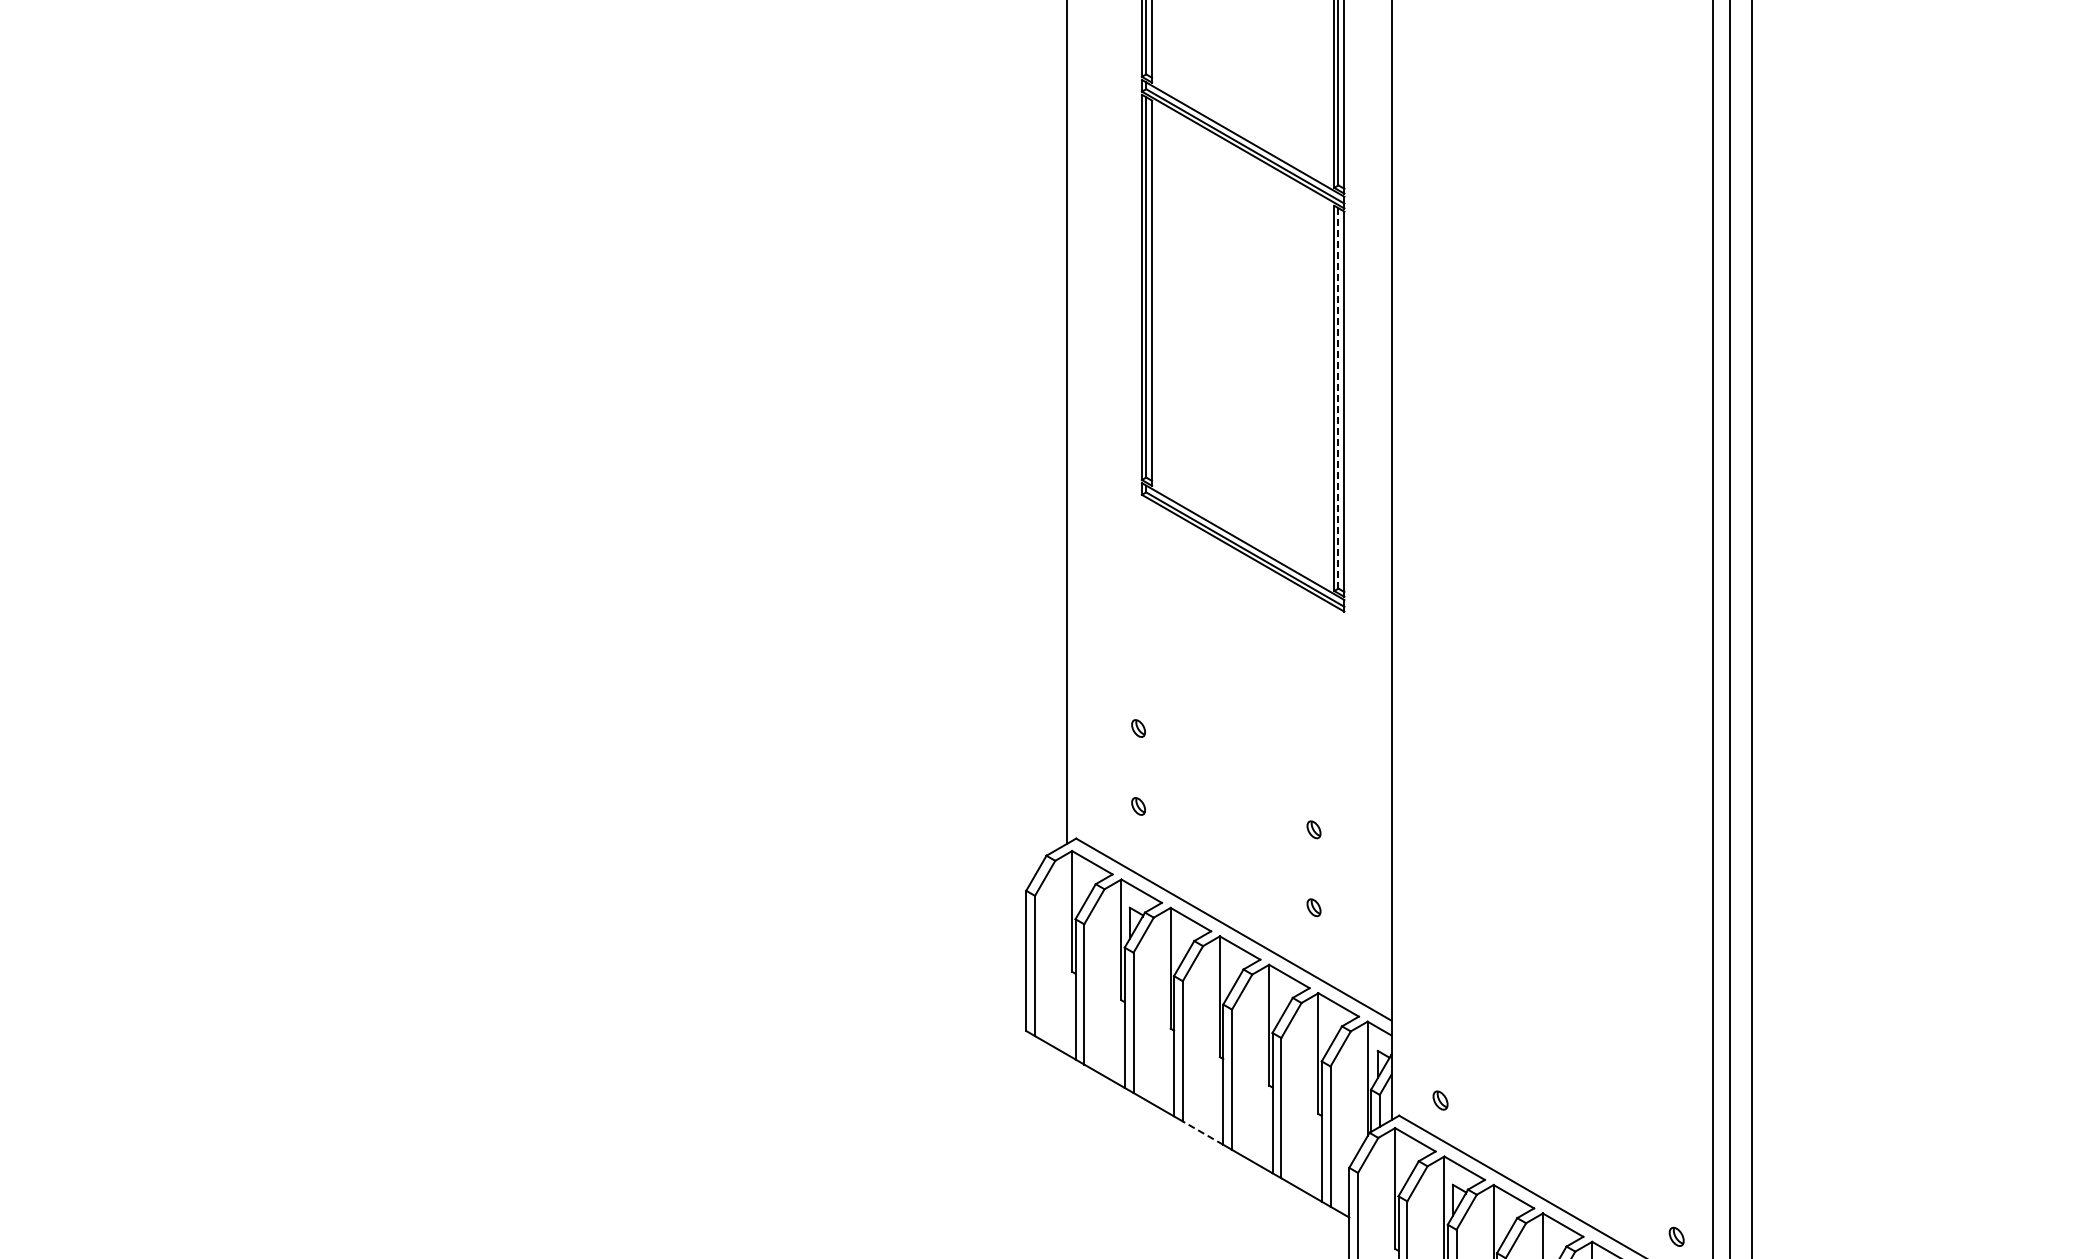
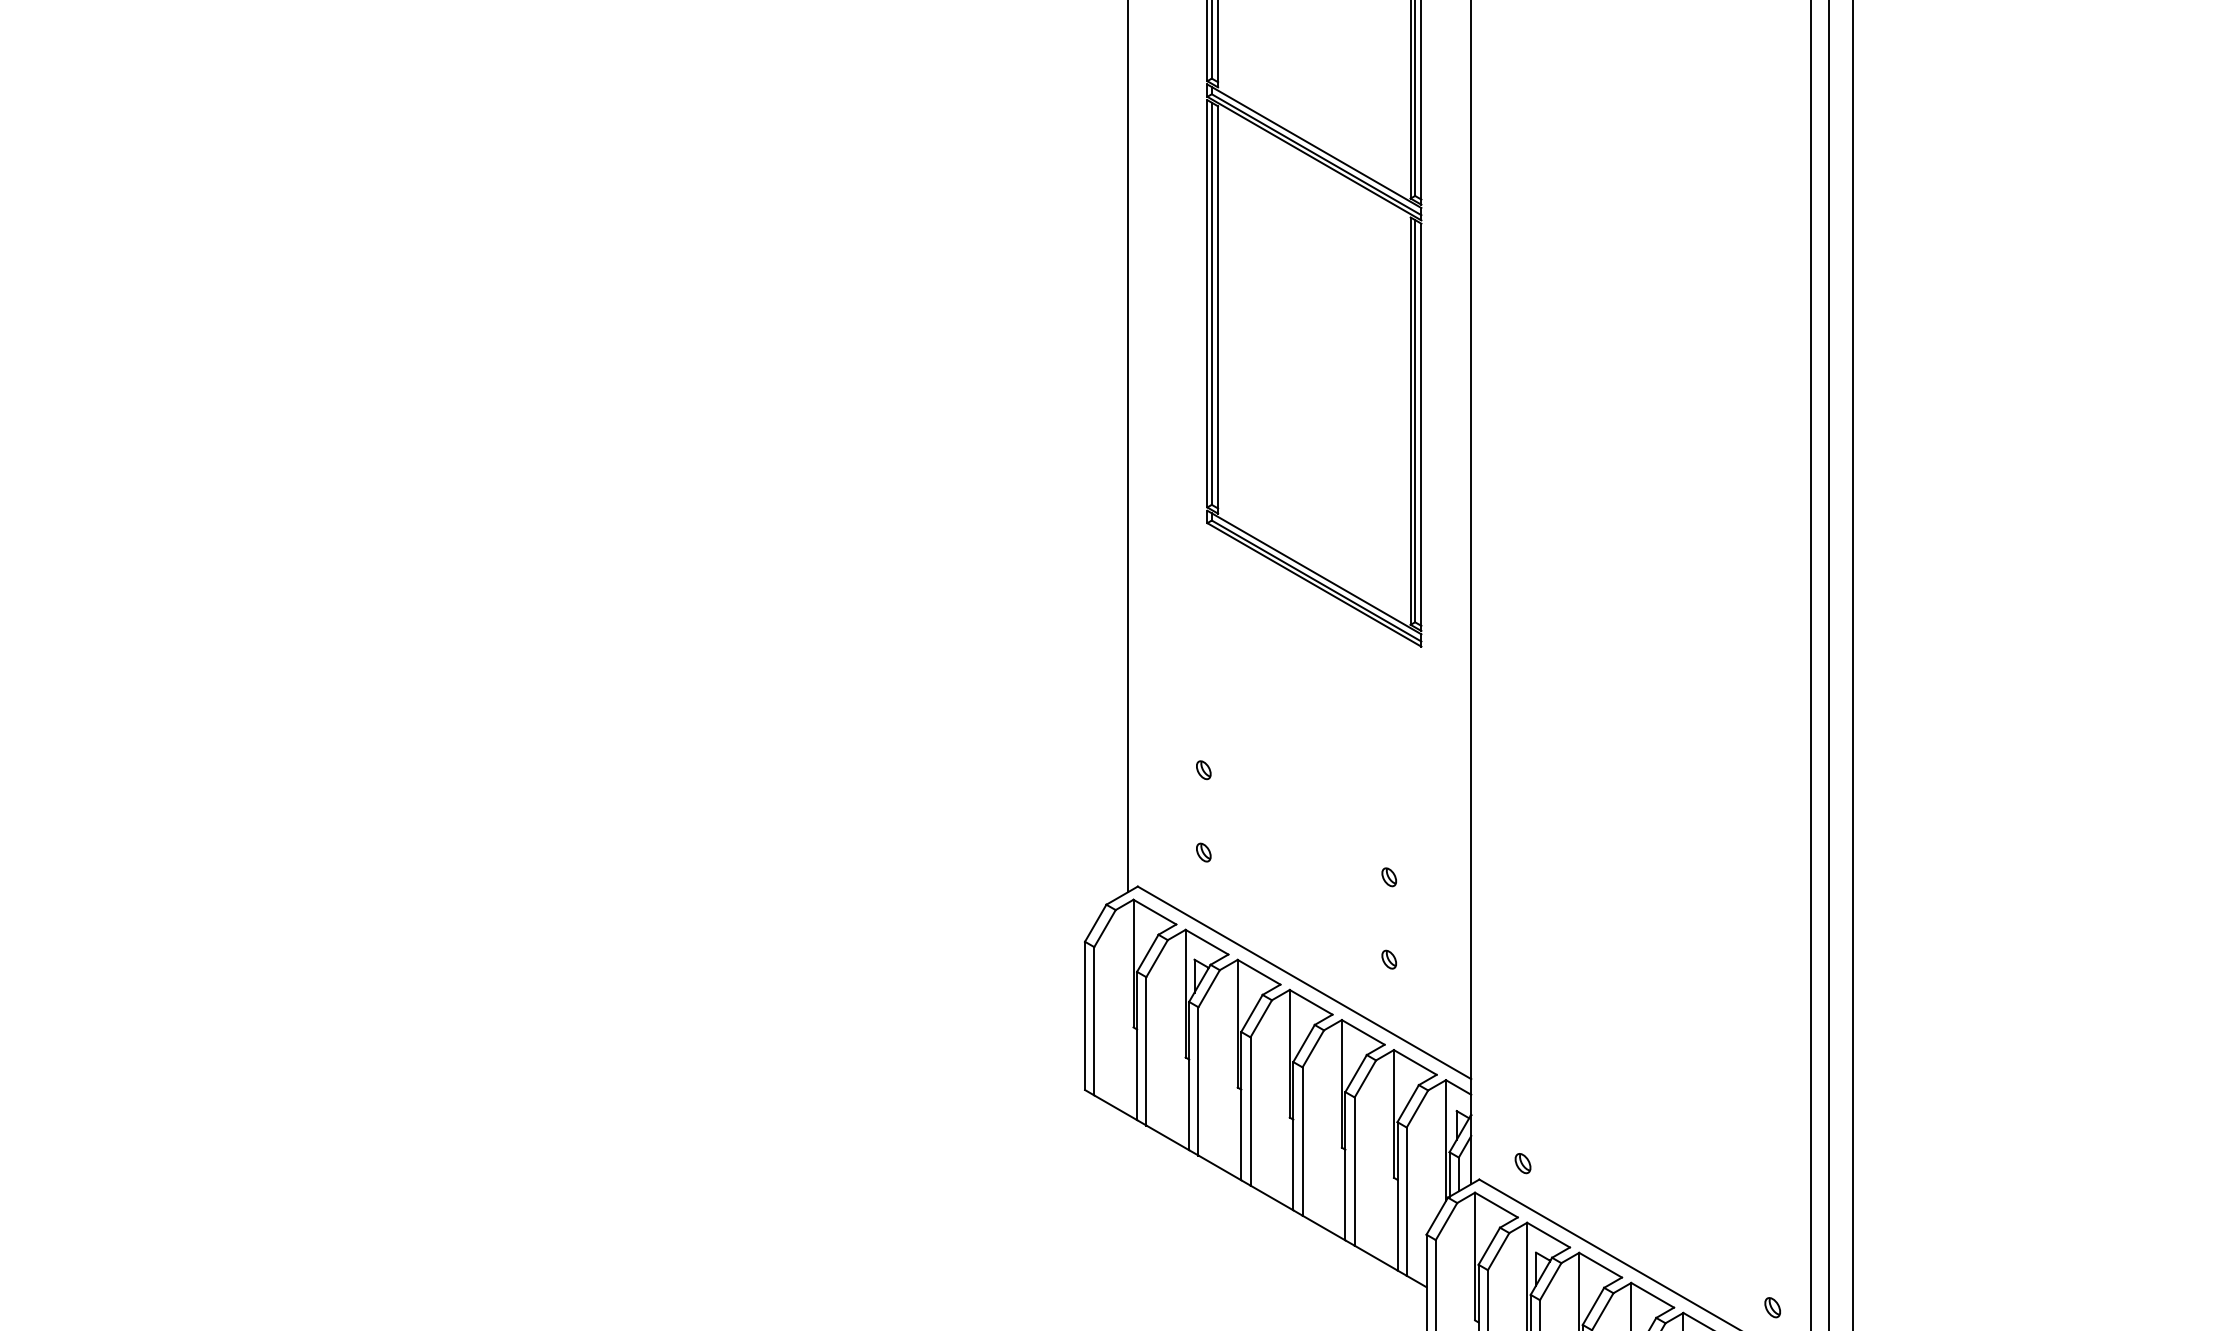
line: (1338, 398) -> (1415, 421), dashed -> solid
line: (1202, 1132) -> (1271, 1197), dashed -> solid

